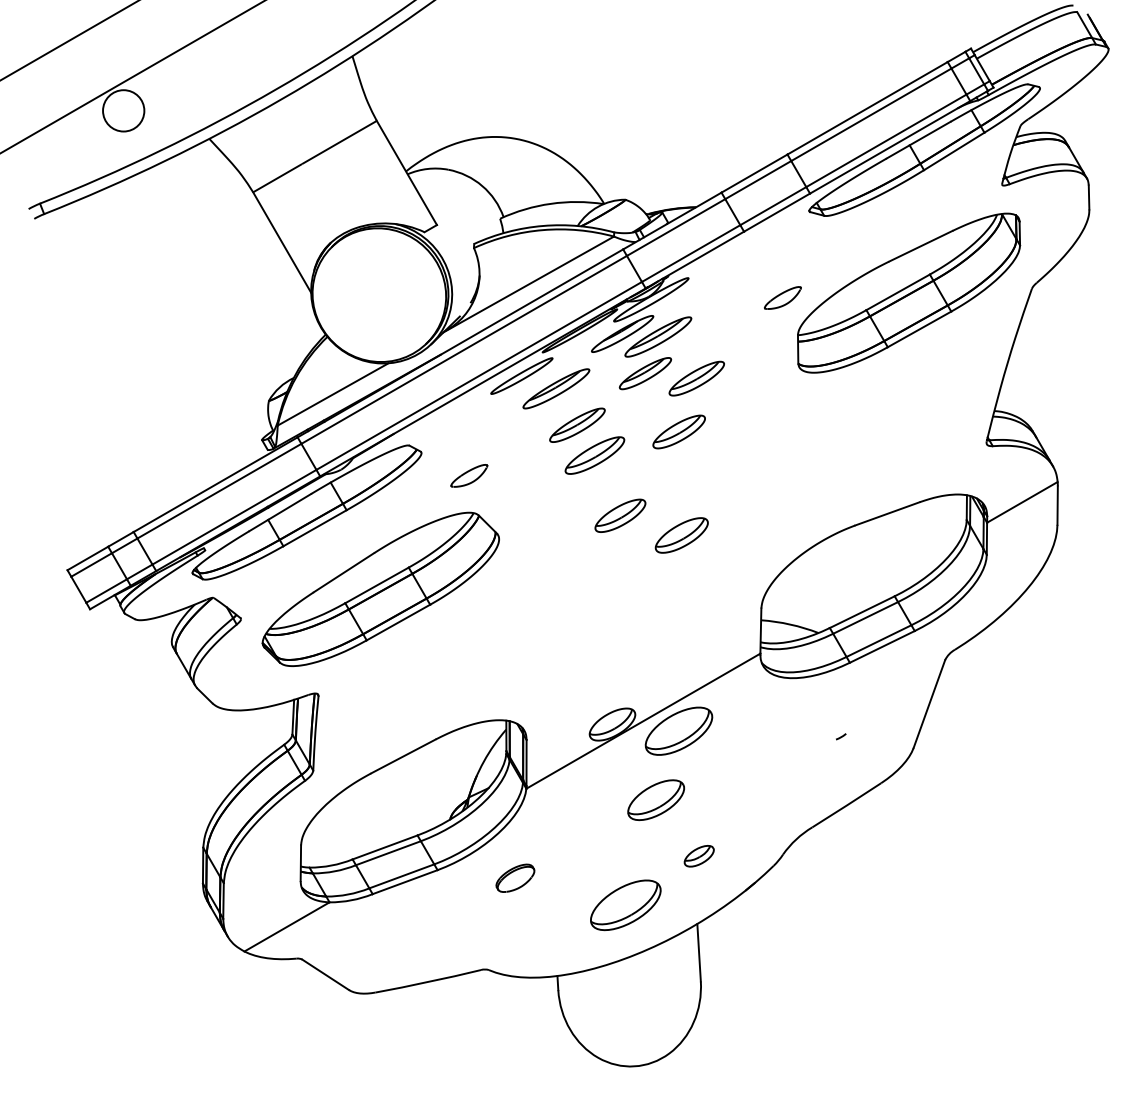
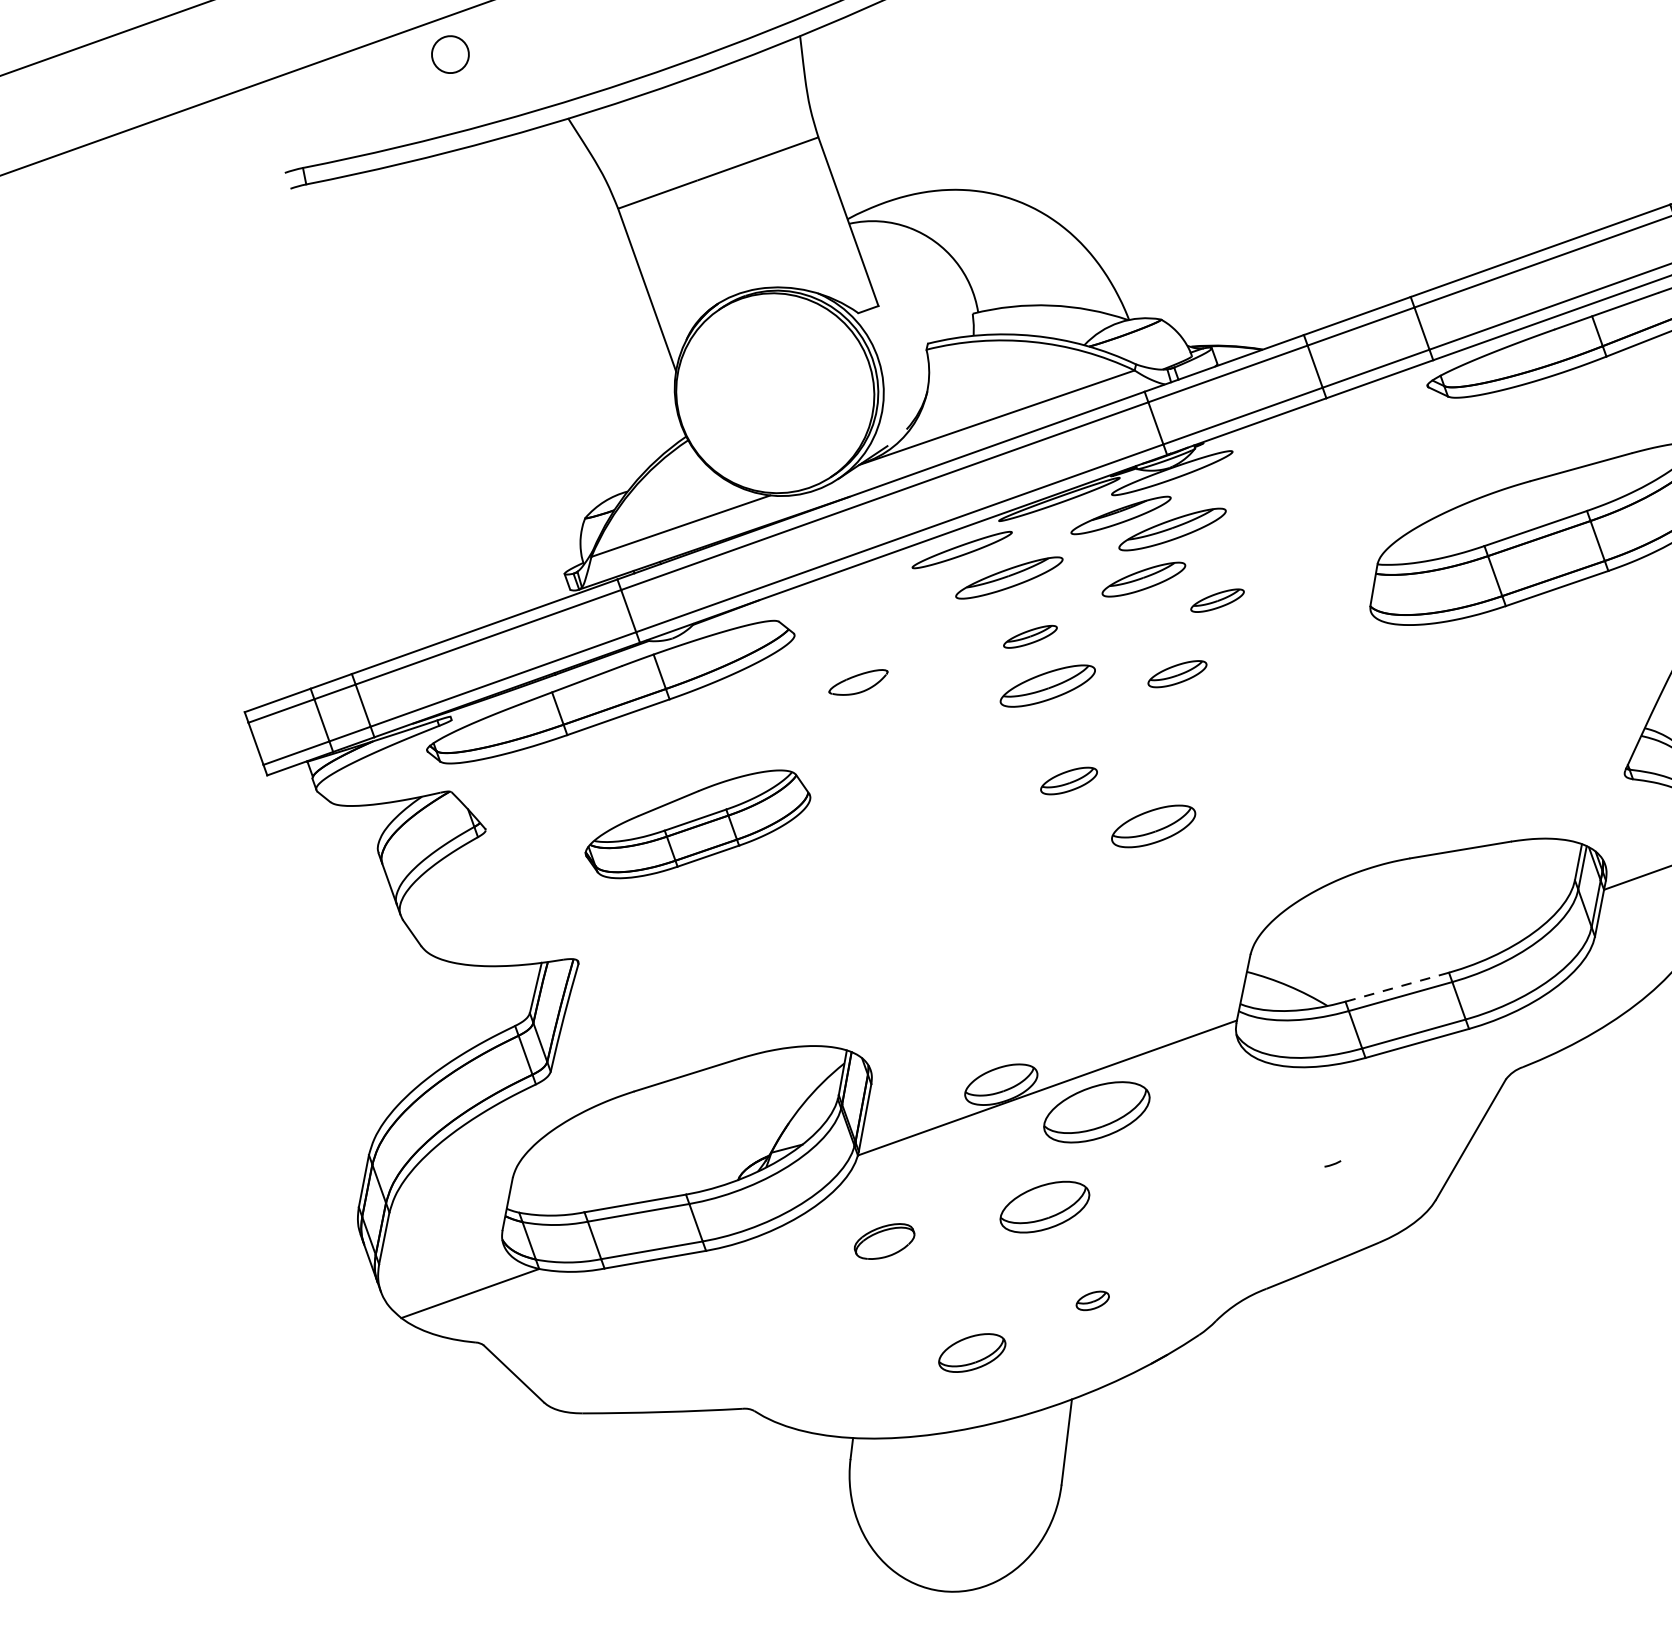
circle: (123, 110) -> (450, 54), size x0.6
part: (782, 297) -> (1365, 504), removed
part: (696, 378) -> (1217, 600), size x0.6
part: (577, 424) -> (1030, 635), size x0.6
part: (678, 431) -> (1176, 673), size x0.7
part: (620, 515) -> (1069, 780), size x0.7
part: (380, 588) -> (698, 823), size x0.6
line: (862, 611) -> (1397, 986), solid -> dashed
part: (698, 856) -> (1091, 1300), size x0.7
part: (515, 877) -> (884, 1240), moved
part: (625, 905) -> (971, 1353), size x0.6

